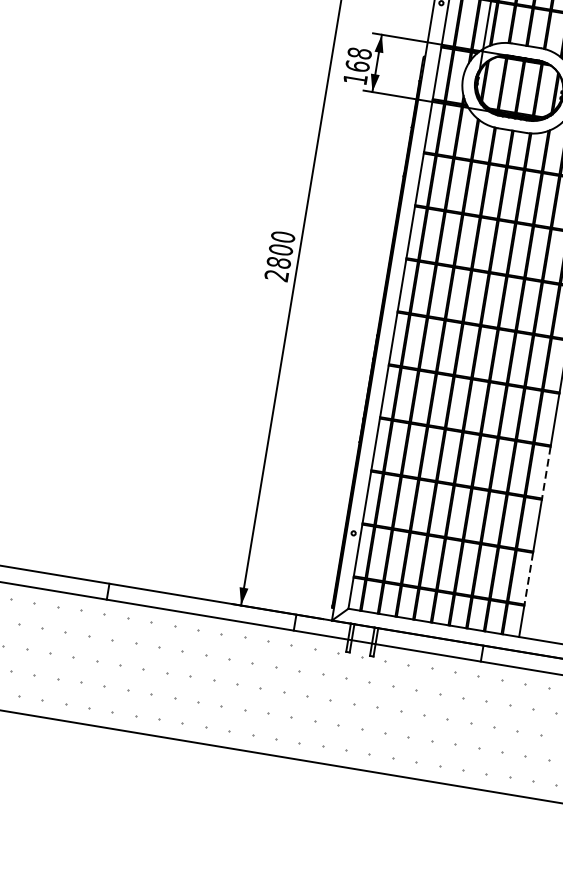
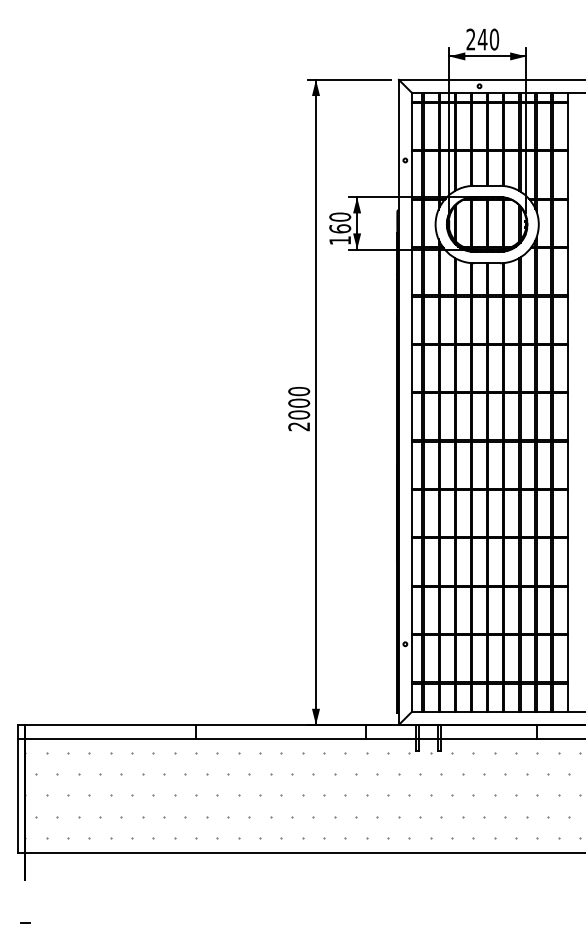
text: (359, 52) -> (339, 216), 168 -> 160
text: (278, 262) -> (298, 414), 2800 -> 2000
line: (546, 473) -> (567, 562), dashed -> solid
line: (528, 578) -> (567, 658), dashed -> solid

